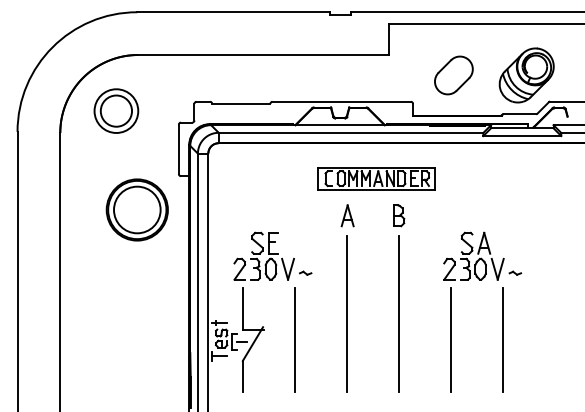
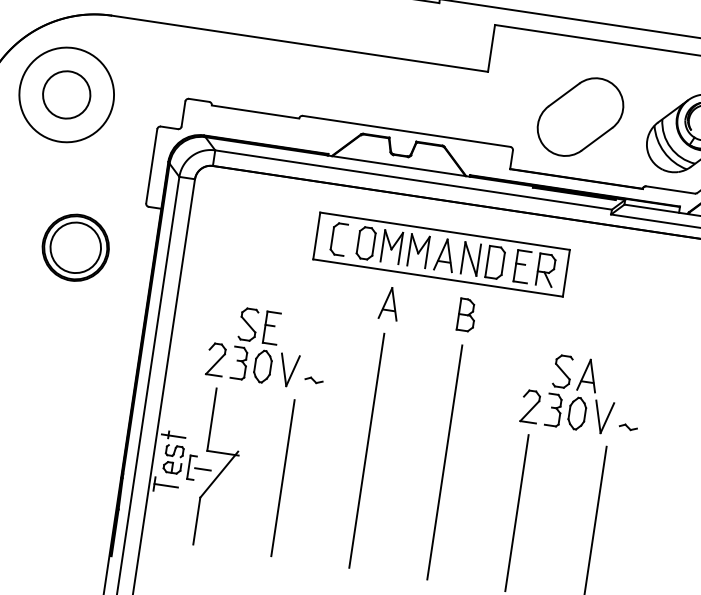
part: (453, 75) -> (579, 117), size x1.43
circle: (116, 110) -> (66, 94), size x1.43
part: (376, 178) -> (441, 254), size x1.43
part: (136, 209) -> (74, 246), size x0.71

